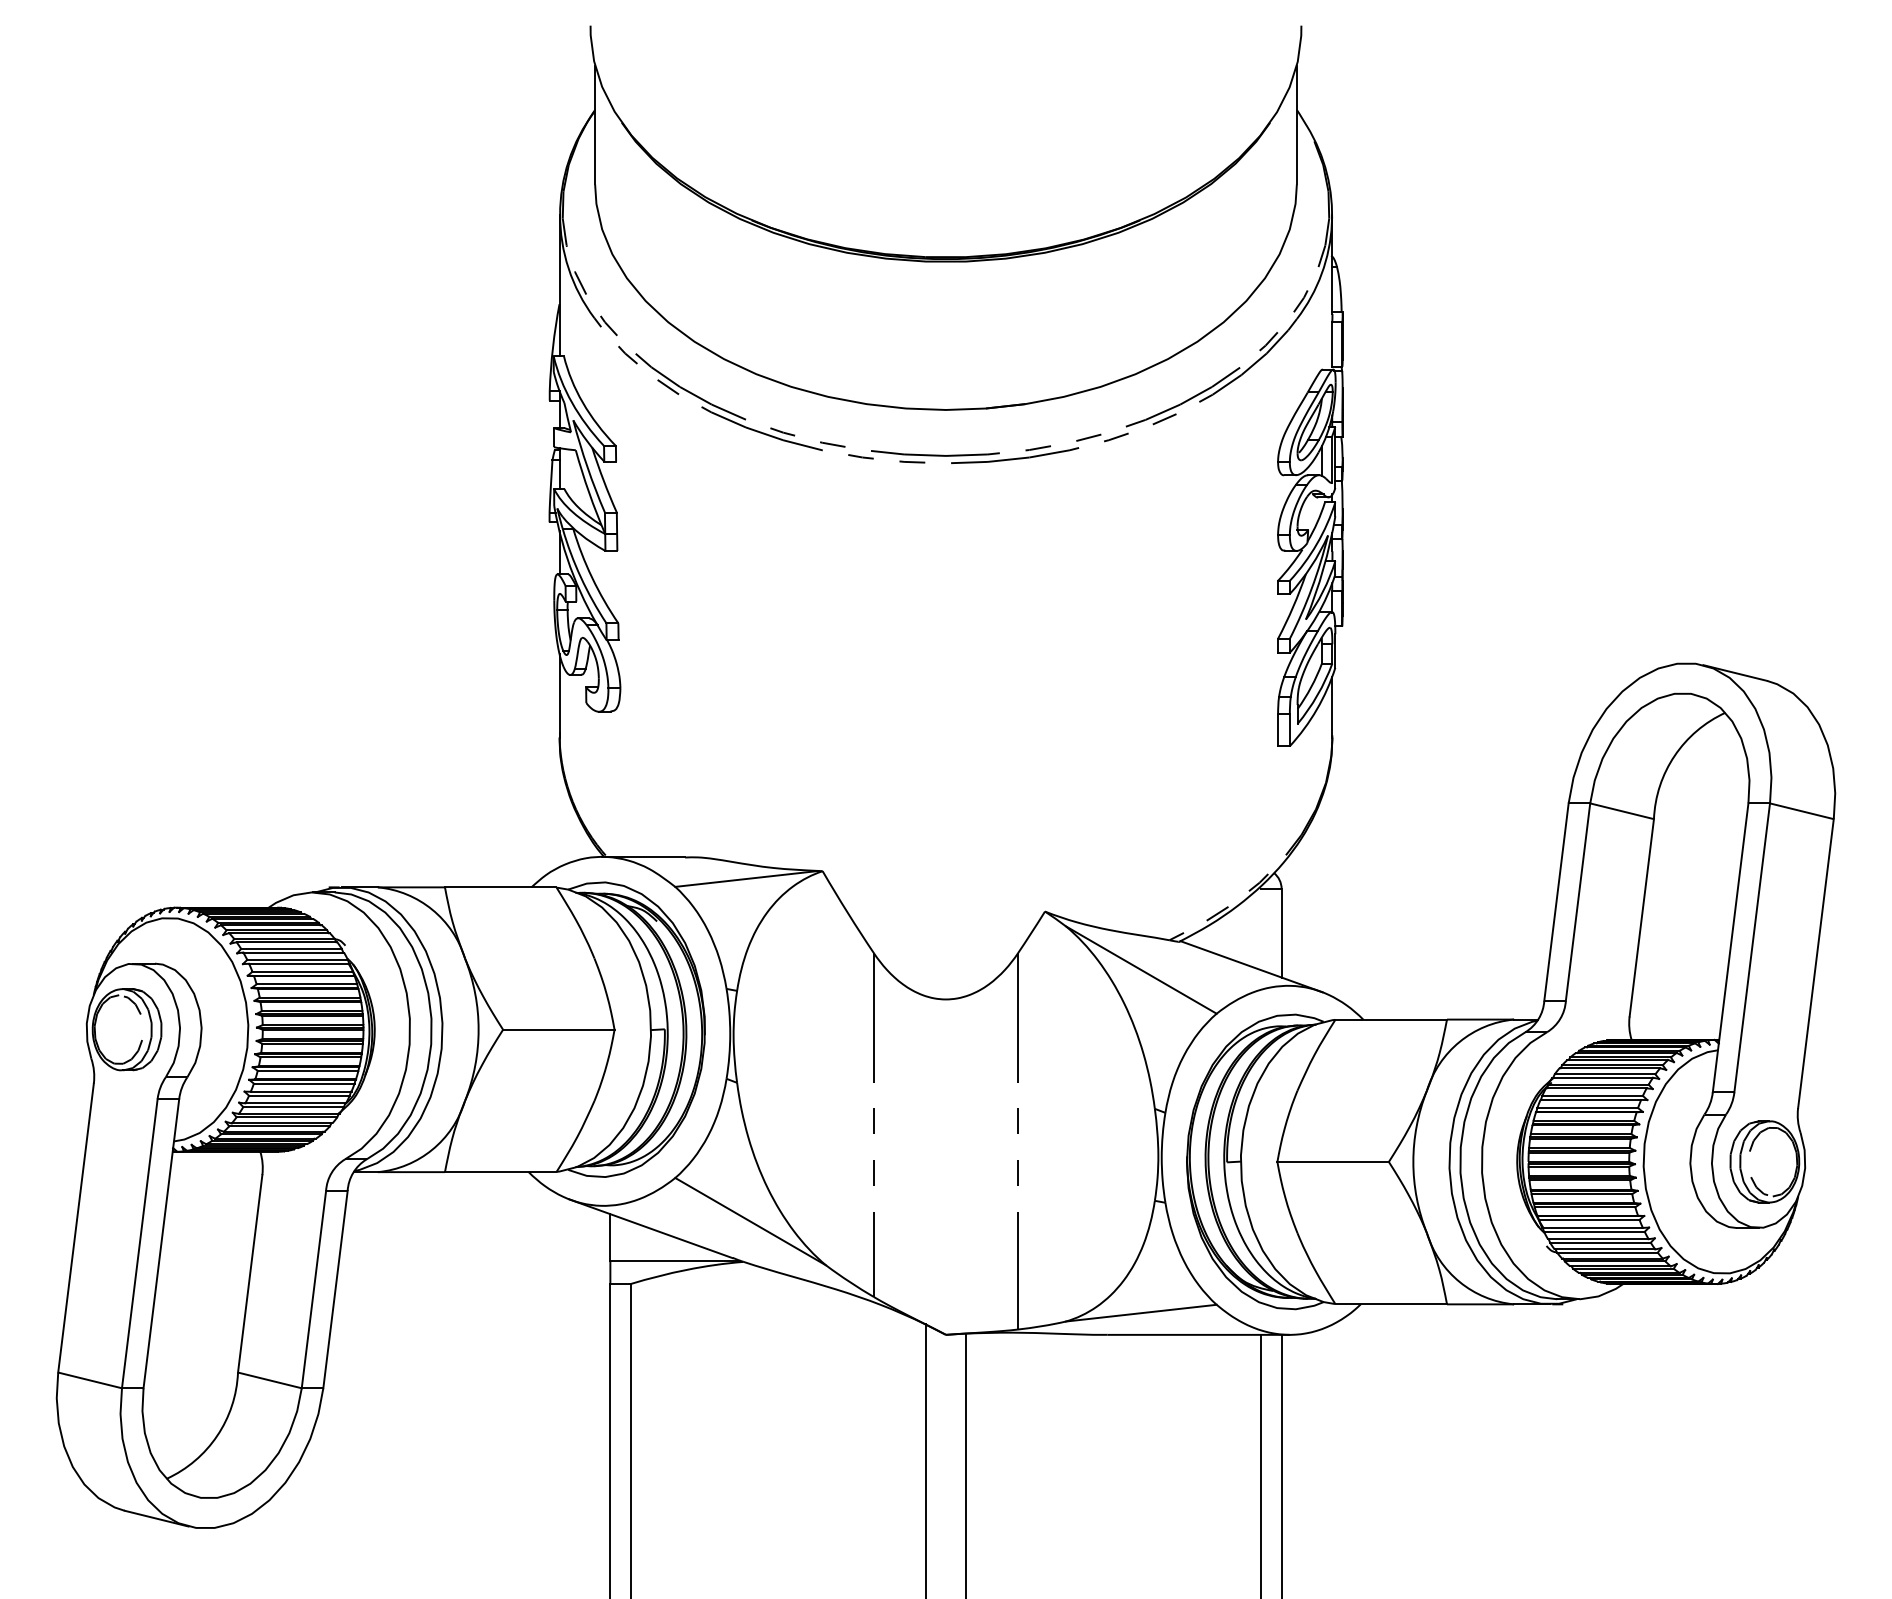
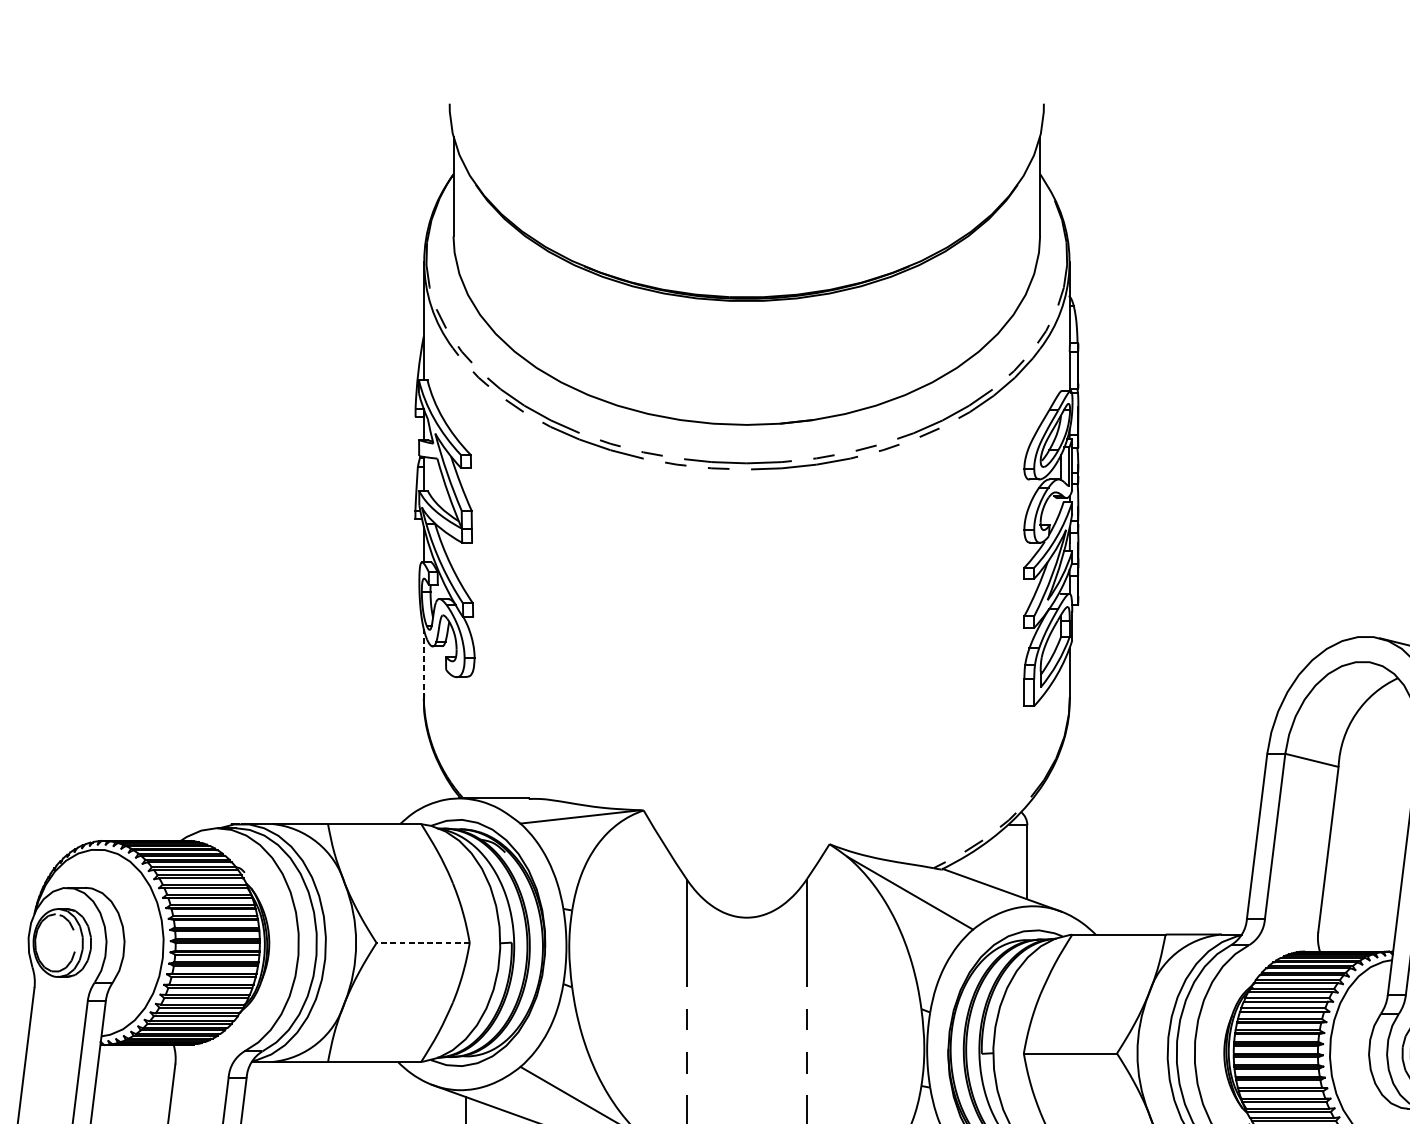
line: (559, 696) -> (423, 664), solid -> dashed
line: (558, 1029) -> (422, 942), solid -> dashed

